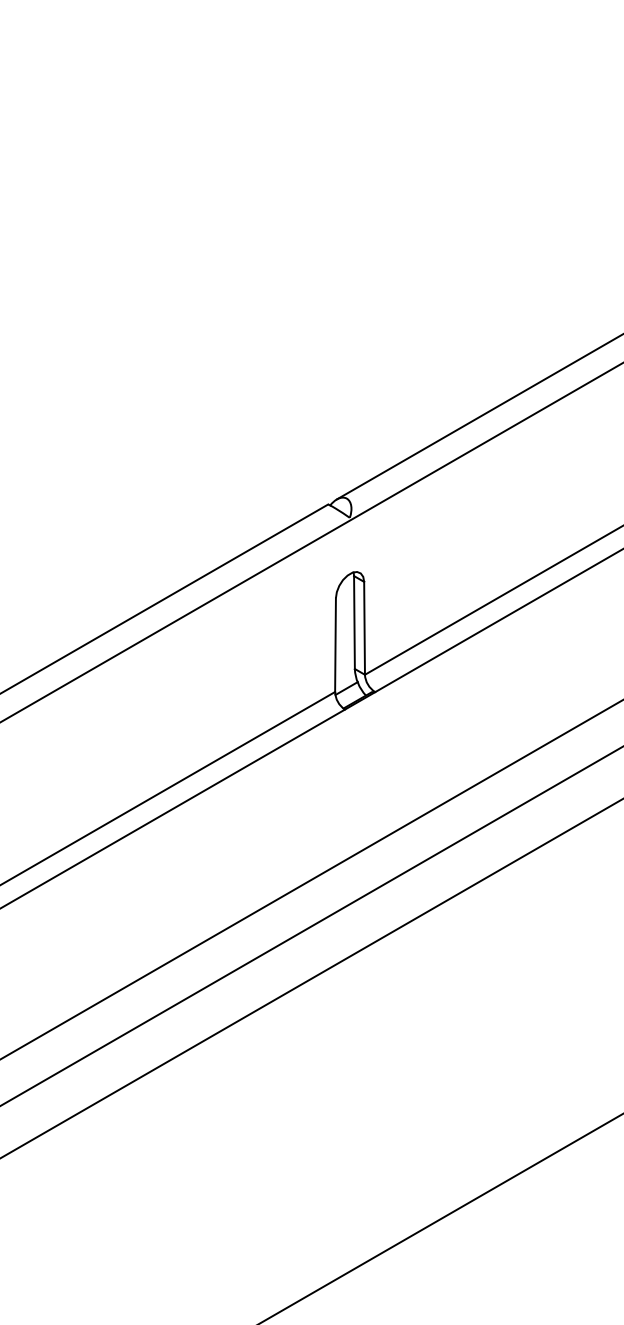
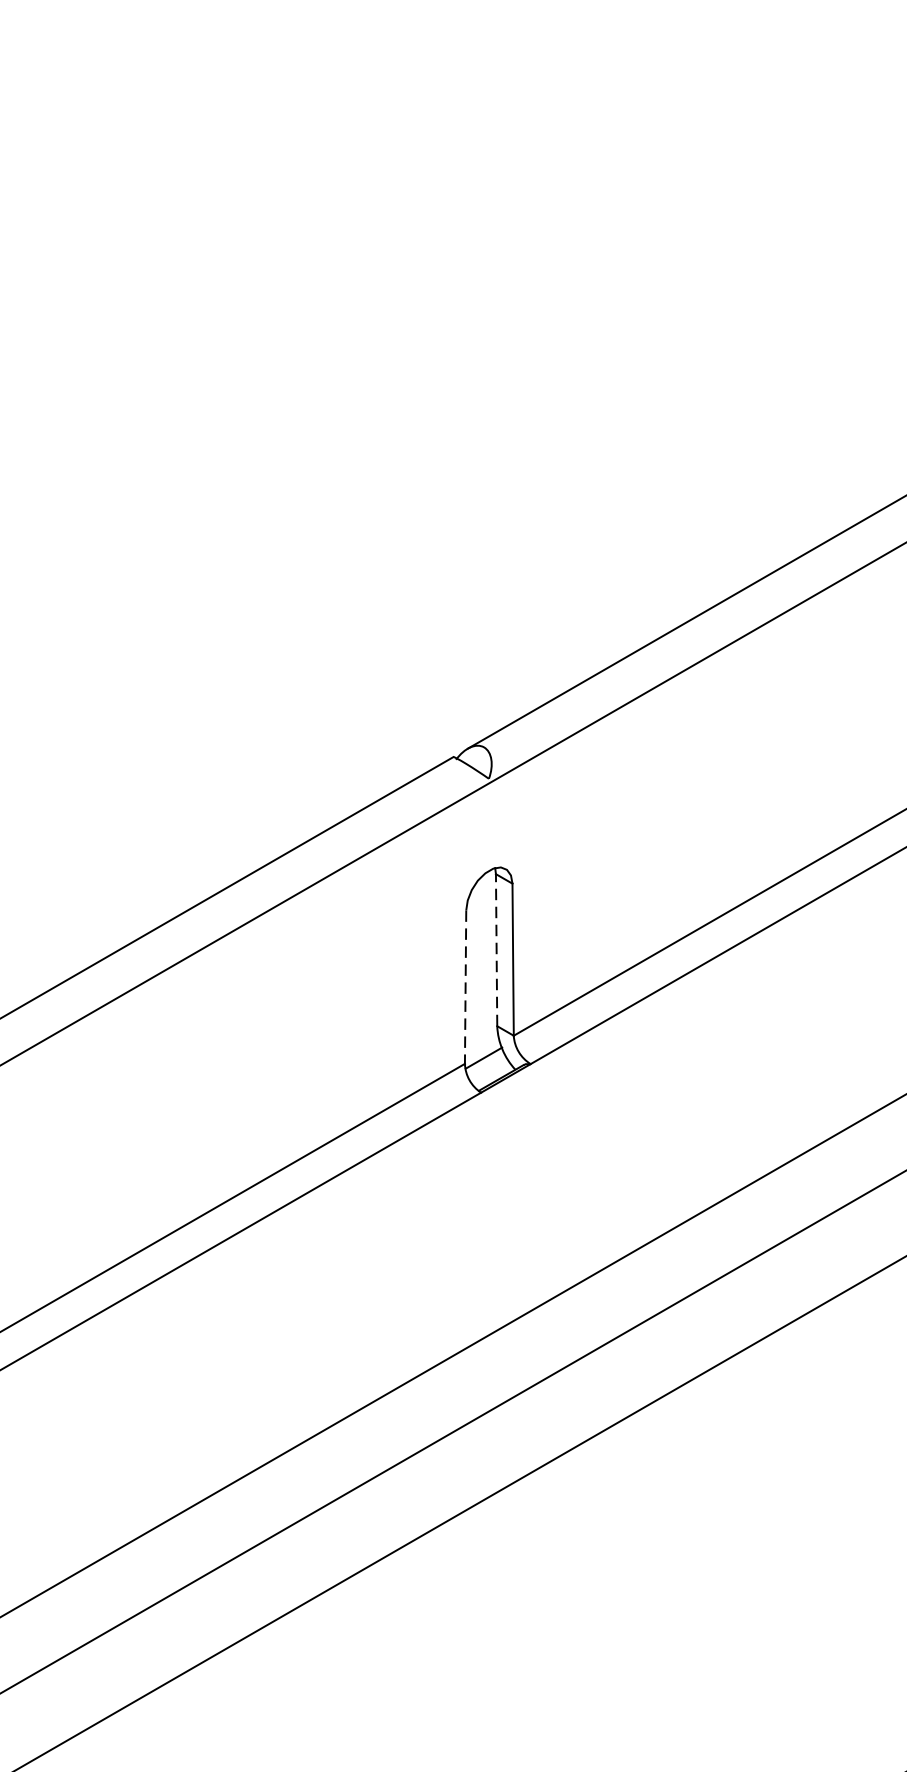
line: (354, 622) -> (496, 950), solid -> dashed
line: (335, 645) -> (465, 987), solid -> dashed

